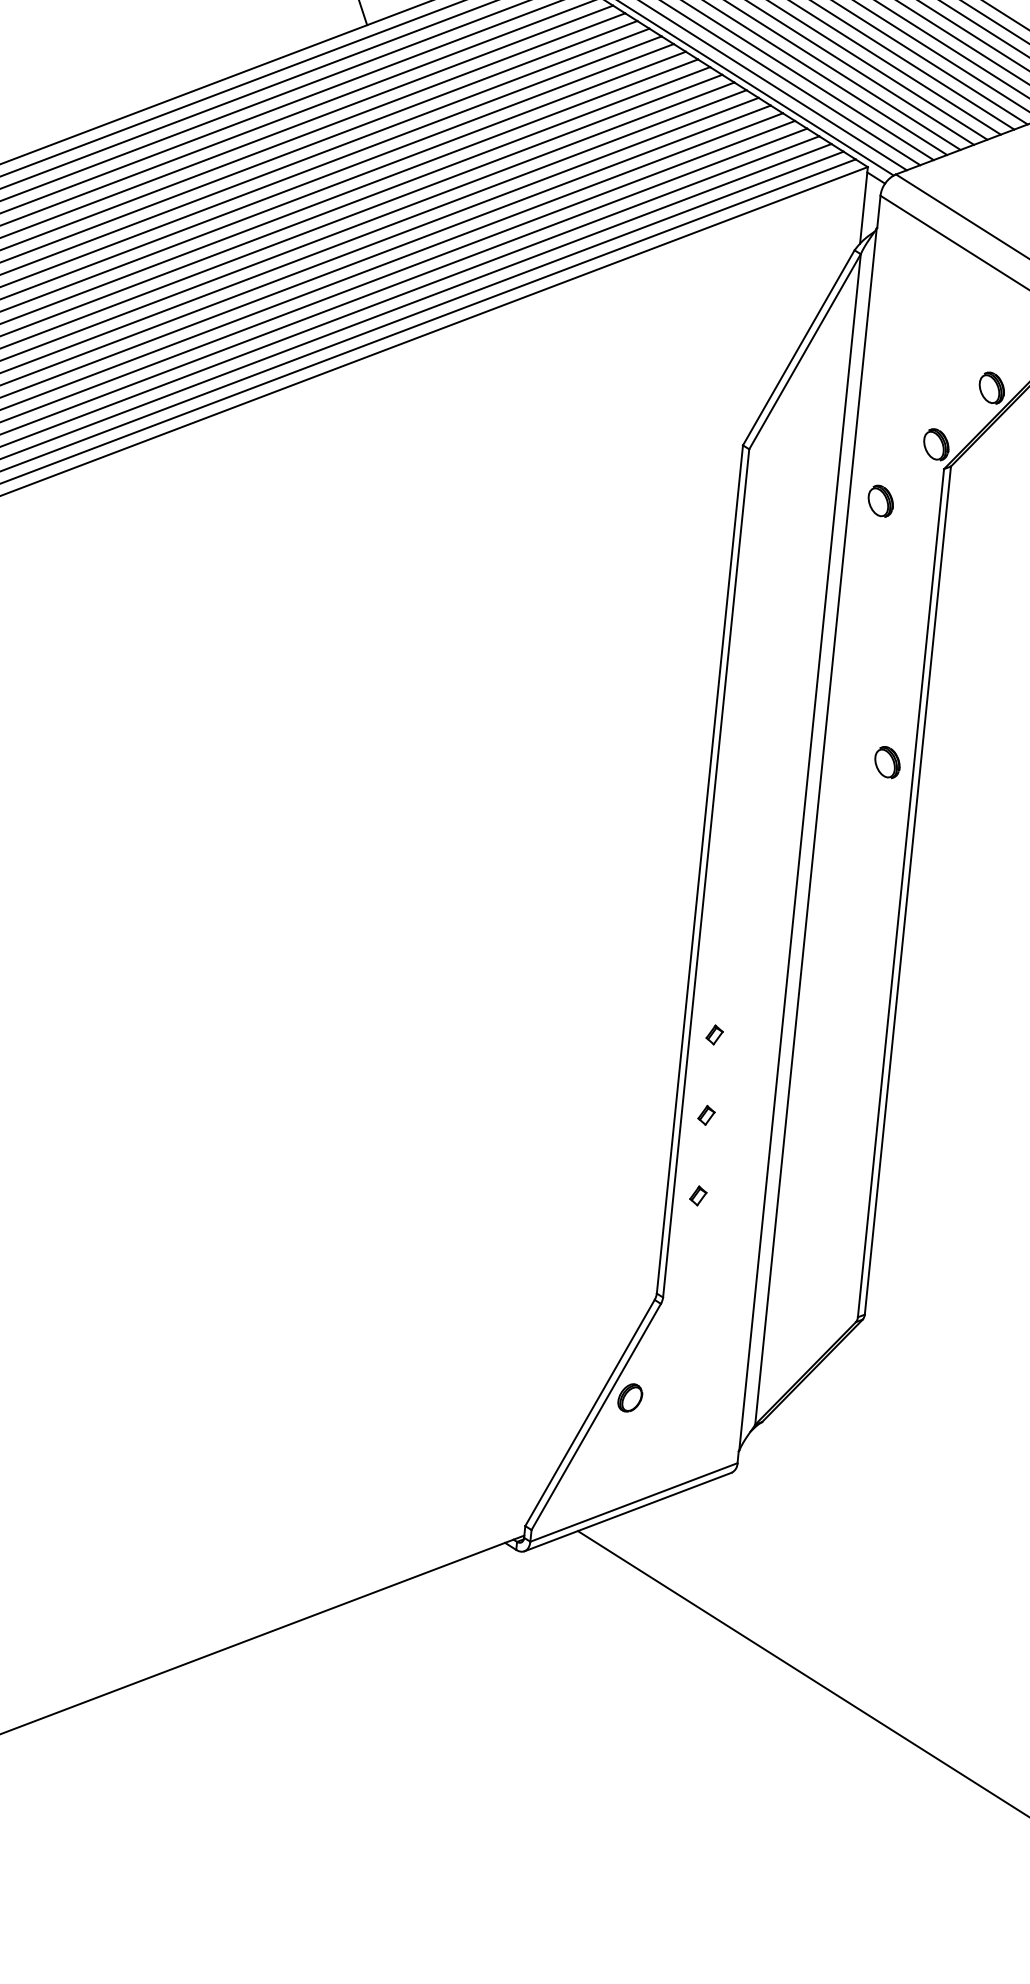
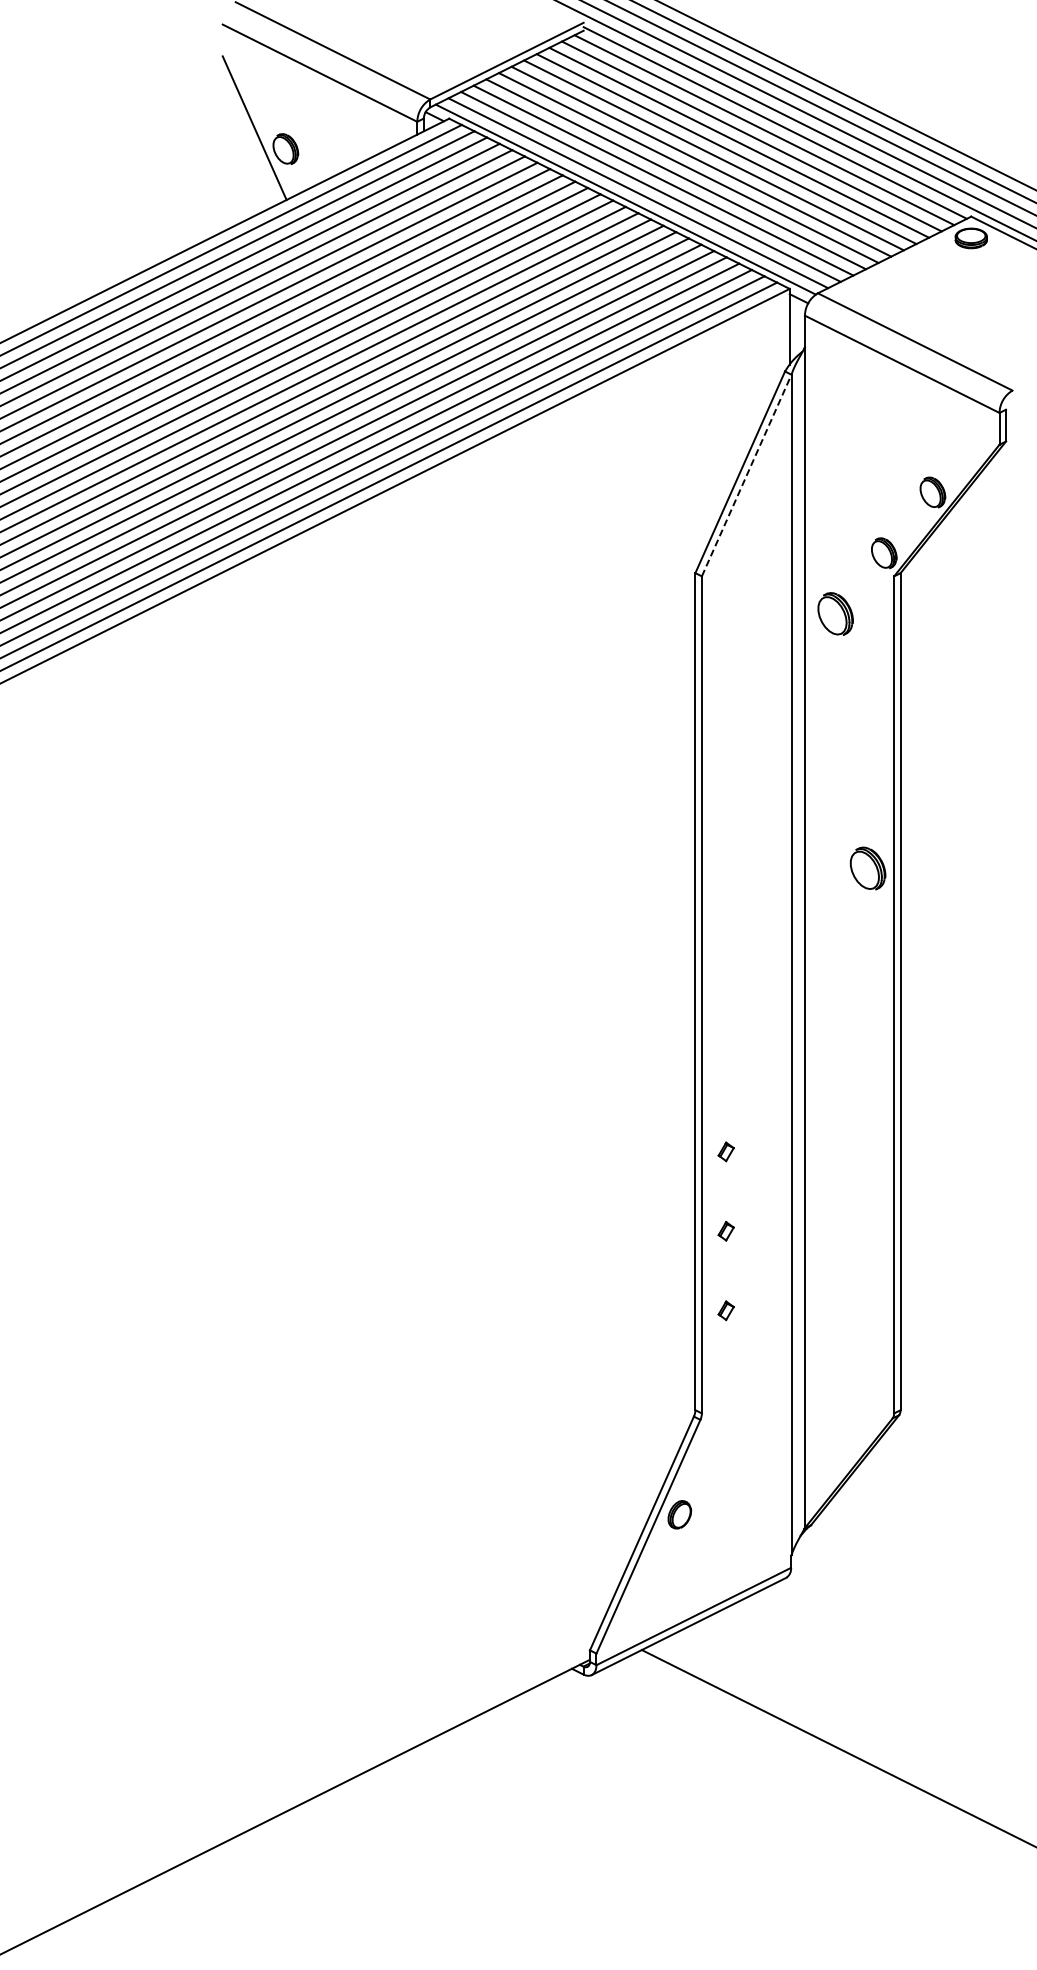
line: (804, 351) -> (746, 475), solid -> dashed
part: (880, 500) -> (835, 613), size x1.4
part: (886, 762) -> (867, 868), size x1.4

